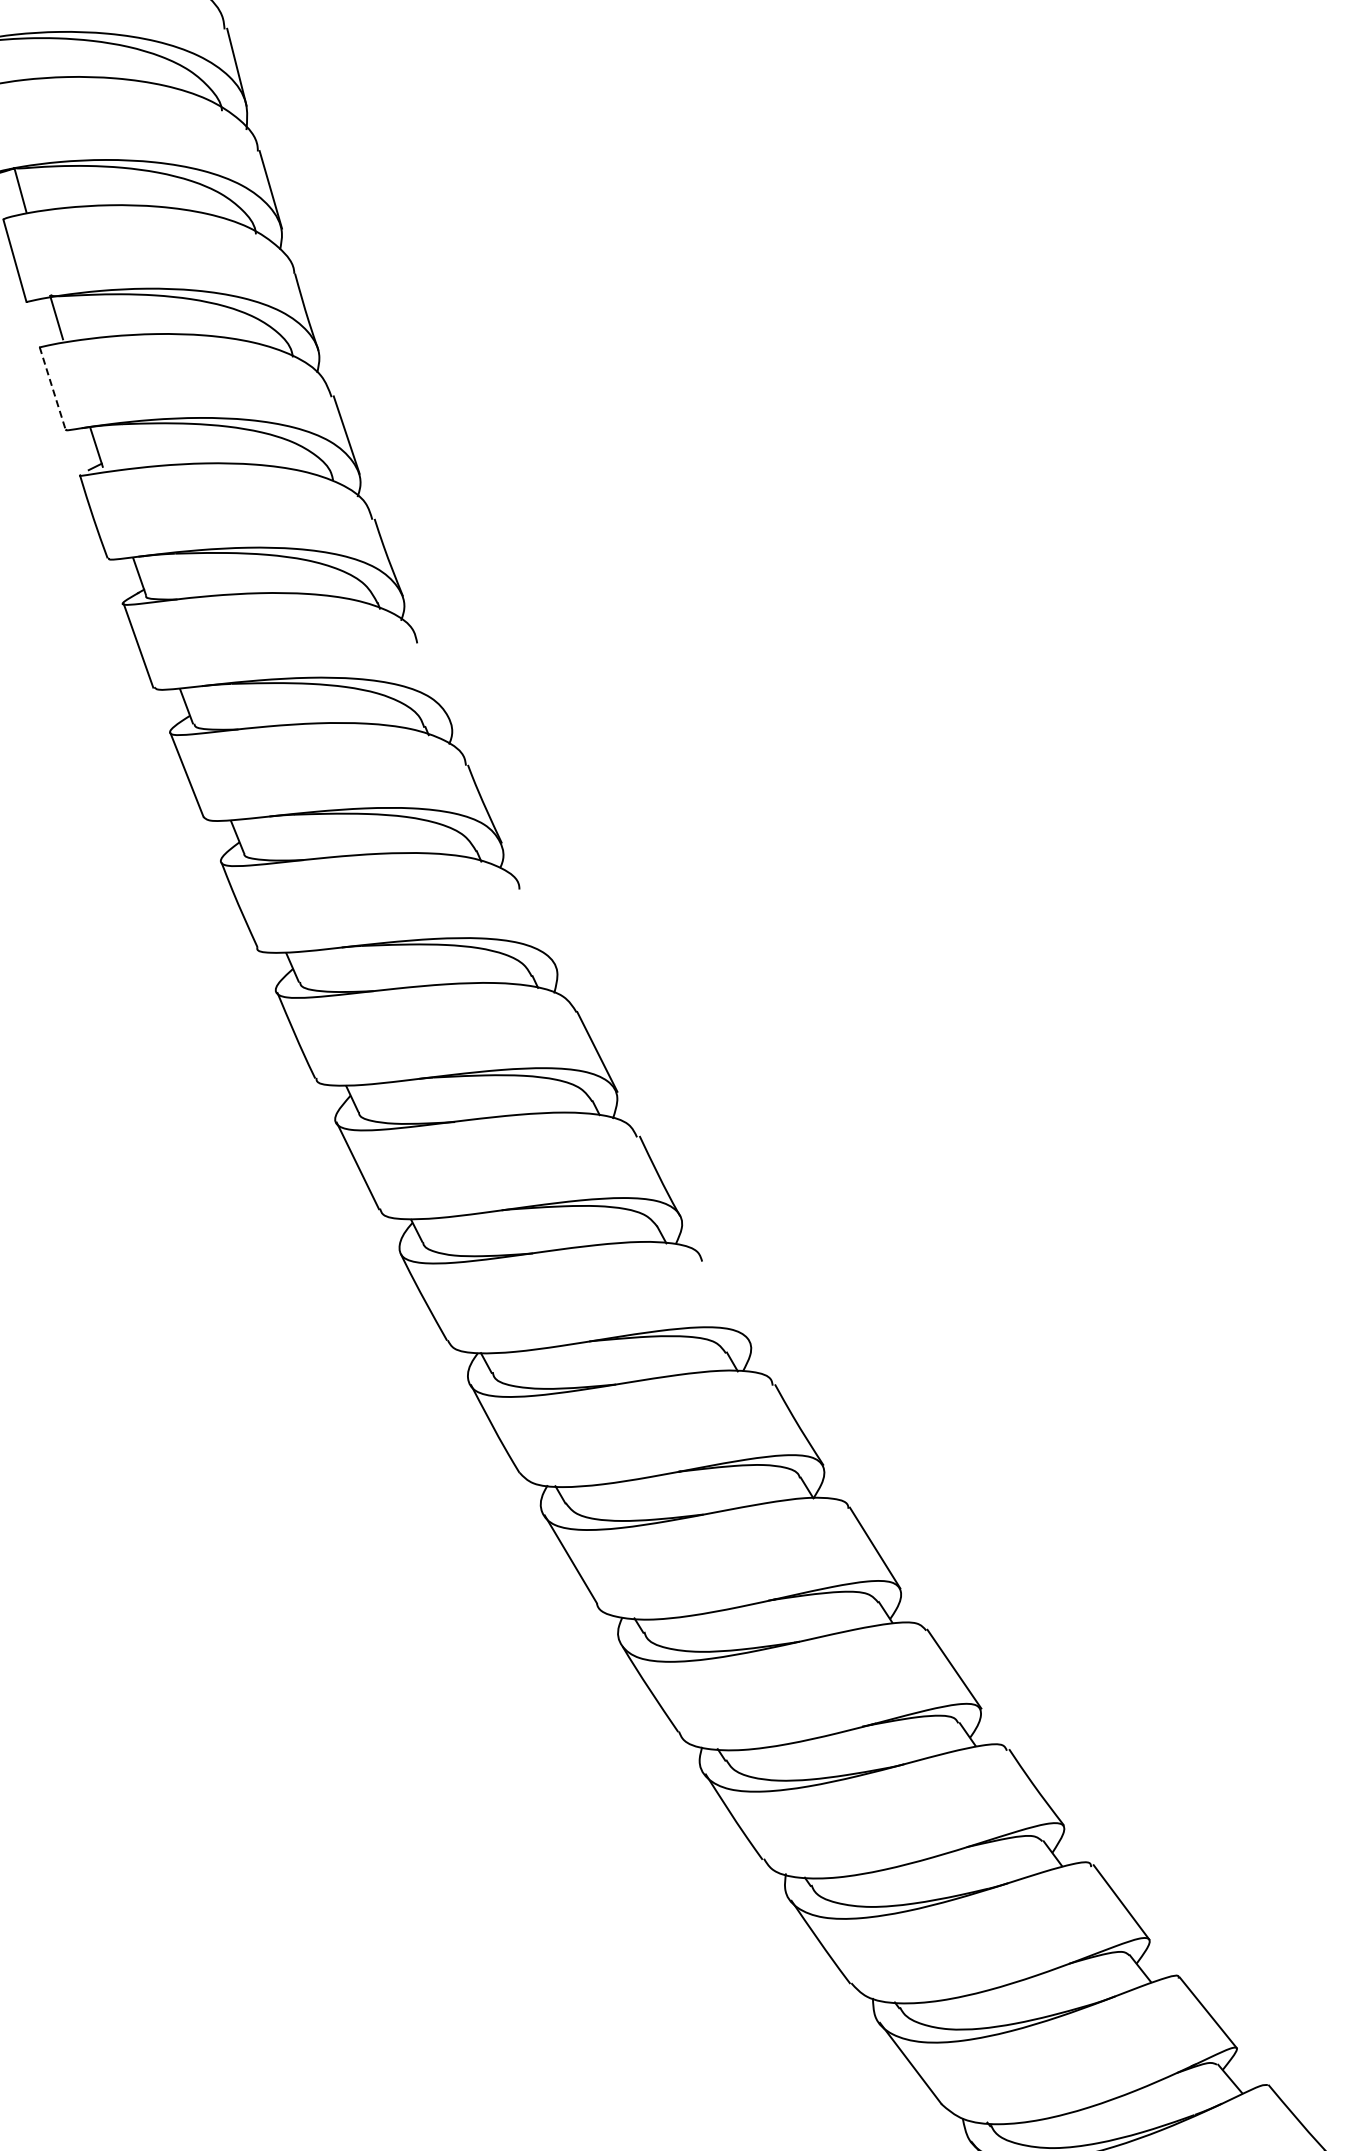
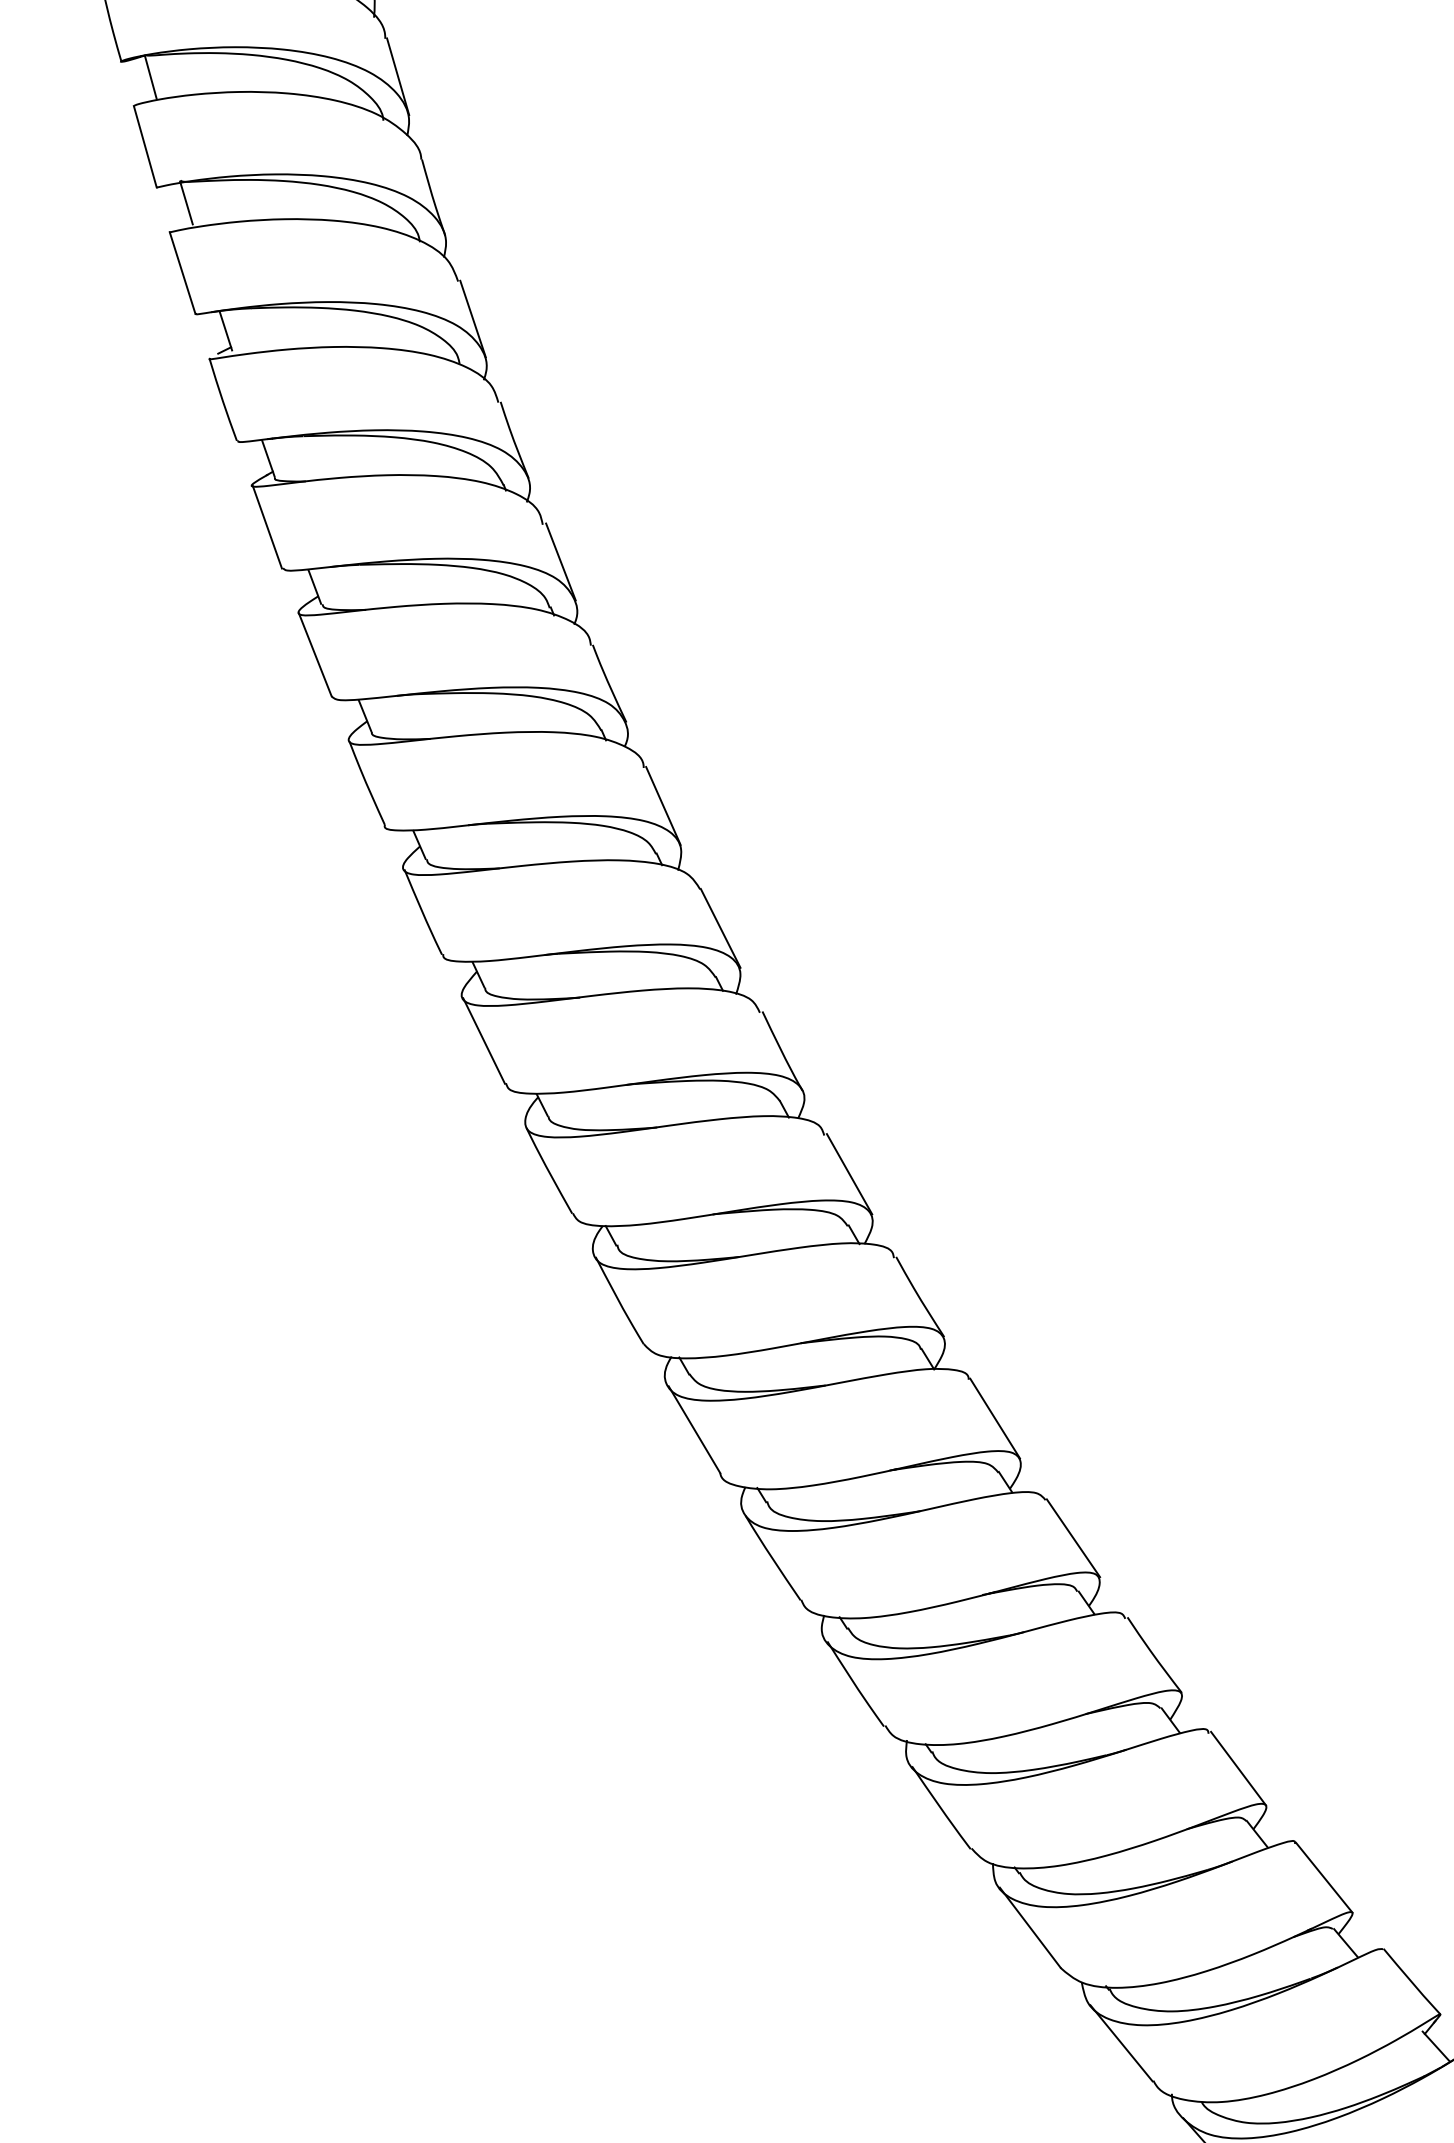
line: (52, 387) -> (182, 272), dashed -> solid
line: (435, 680) -> (560, 561), added
line: (539, 928) -> (663, 806), added
line: (727, 1300) -> (849, 1174), added

